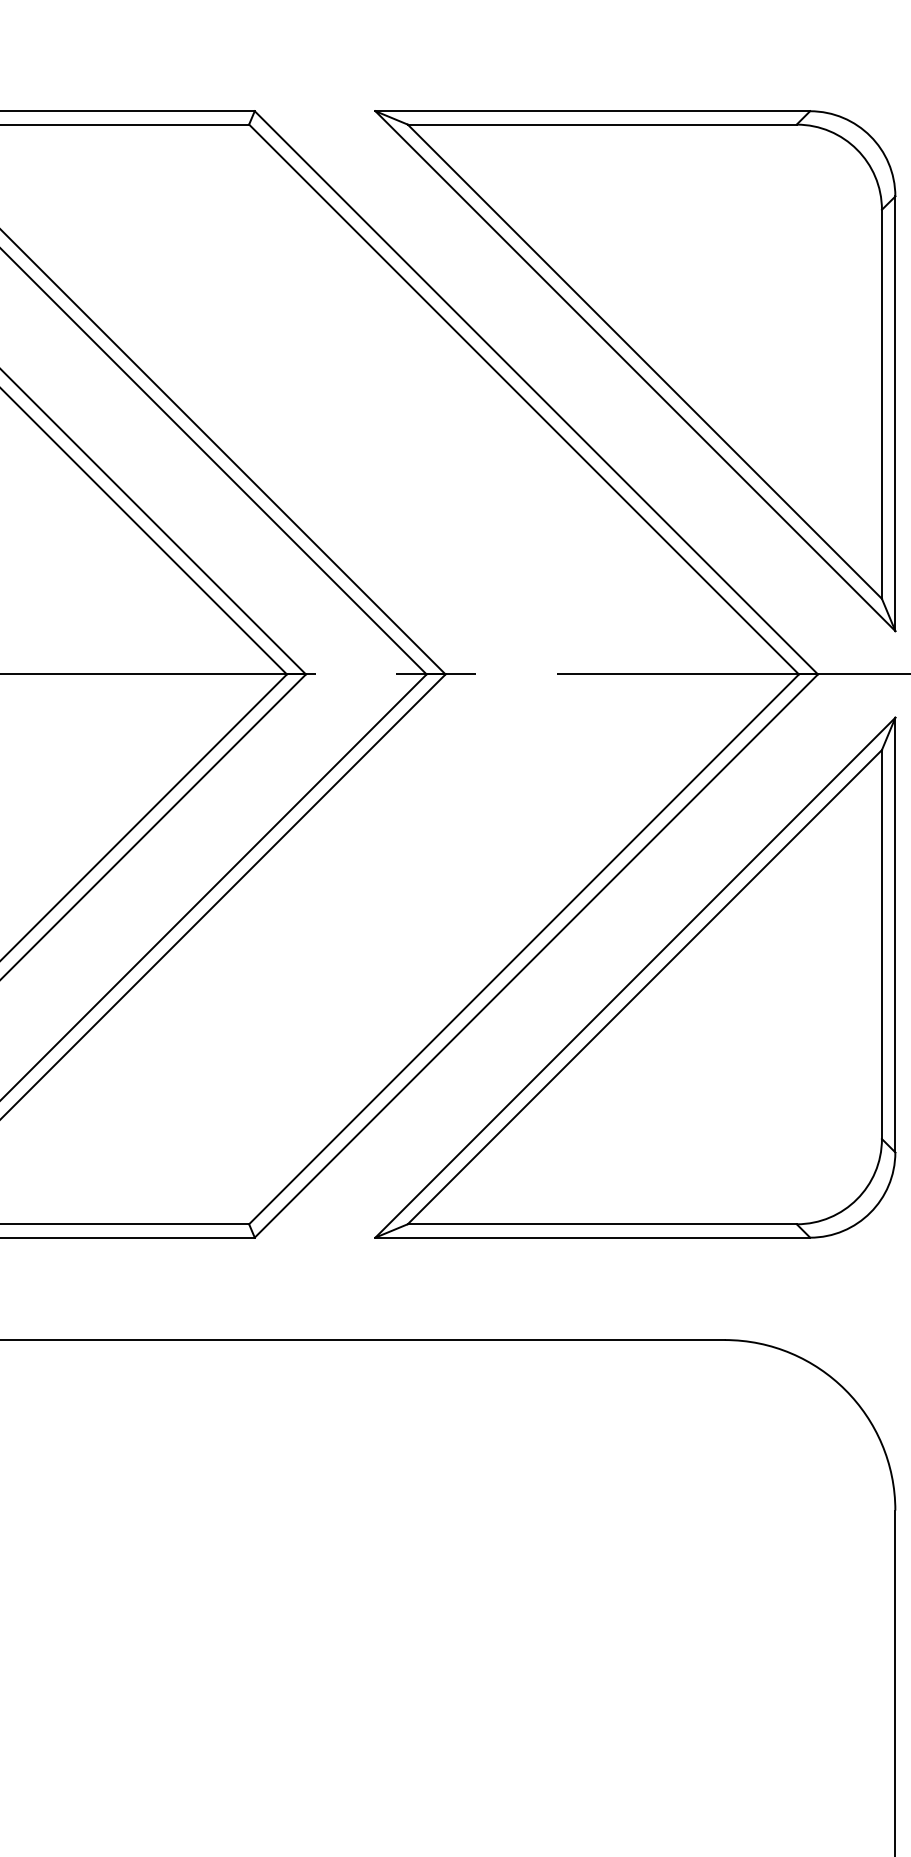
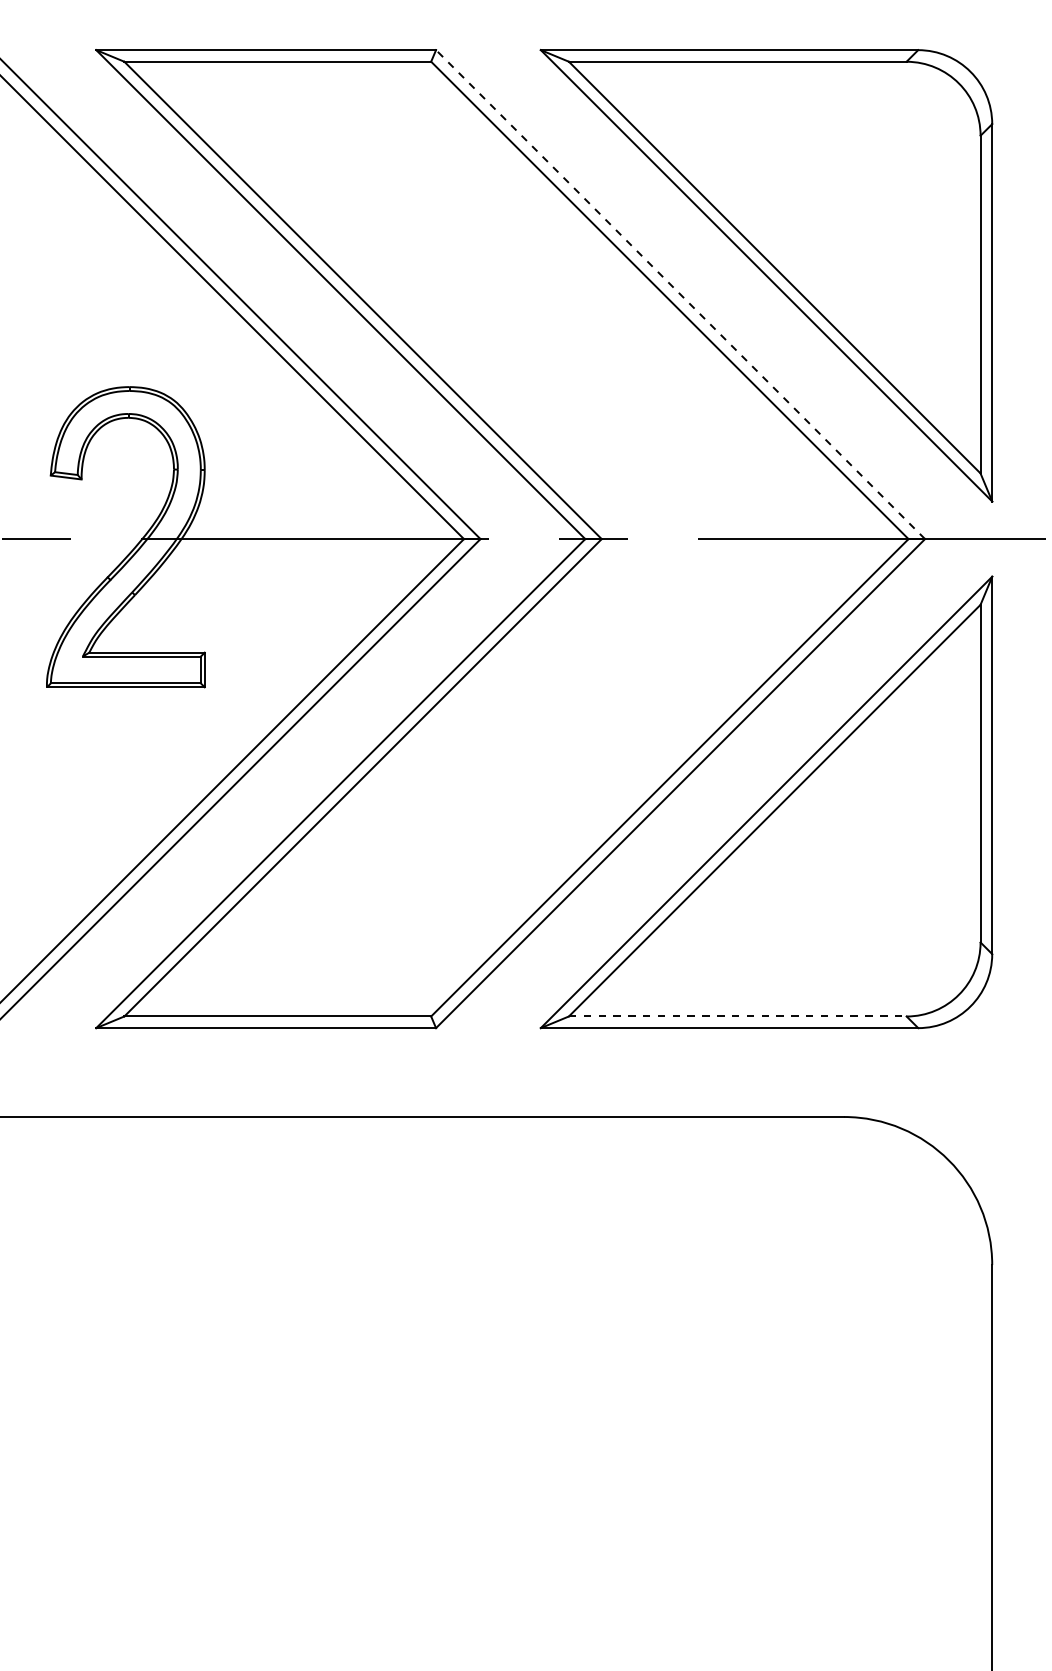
line: (536, 392) -> (680, 294), solid -> dashed
line: (601, 1224) -> (737, 1016), solid -> dashed

